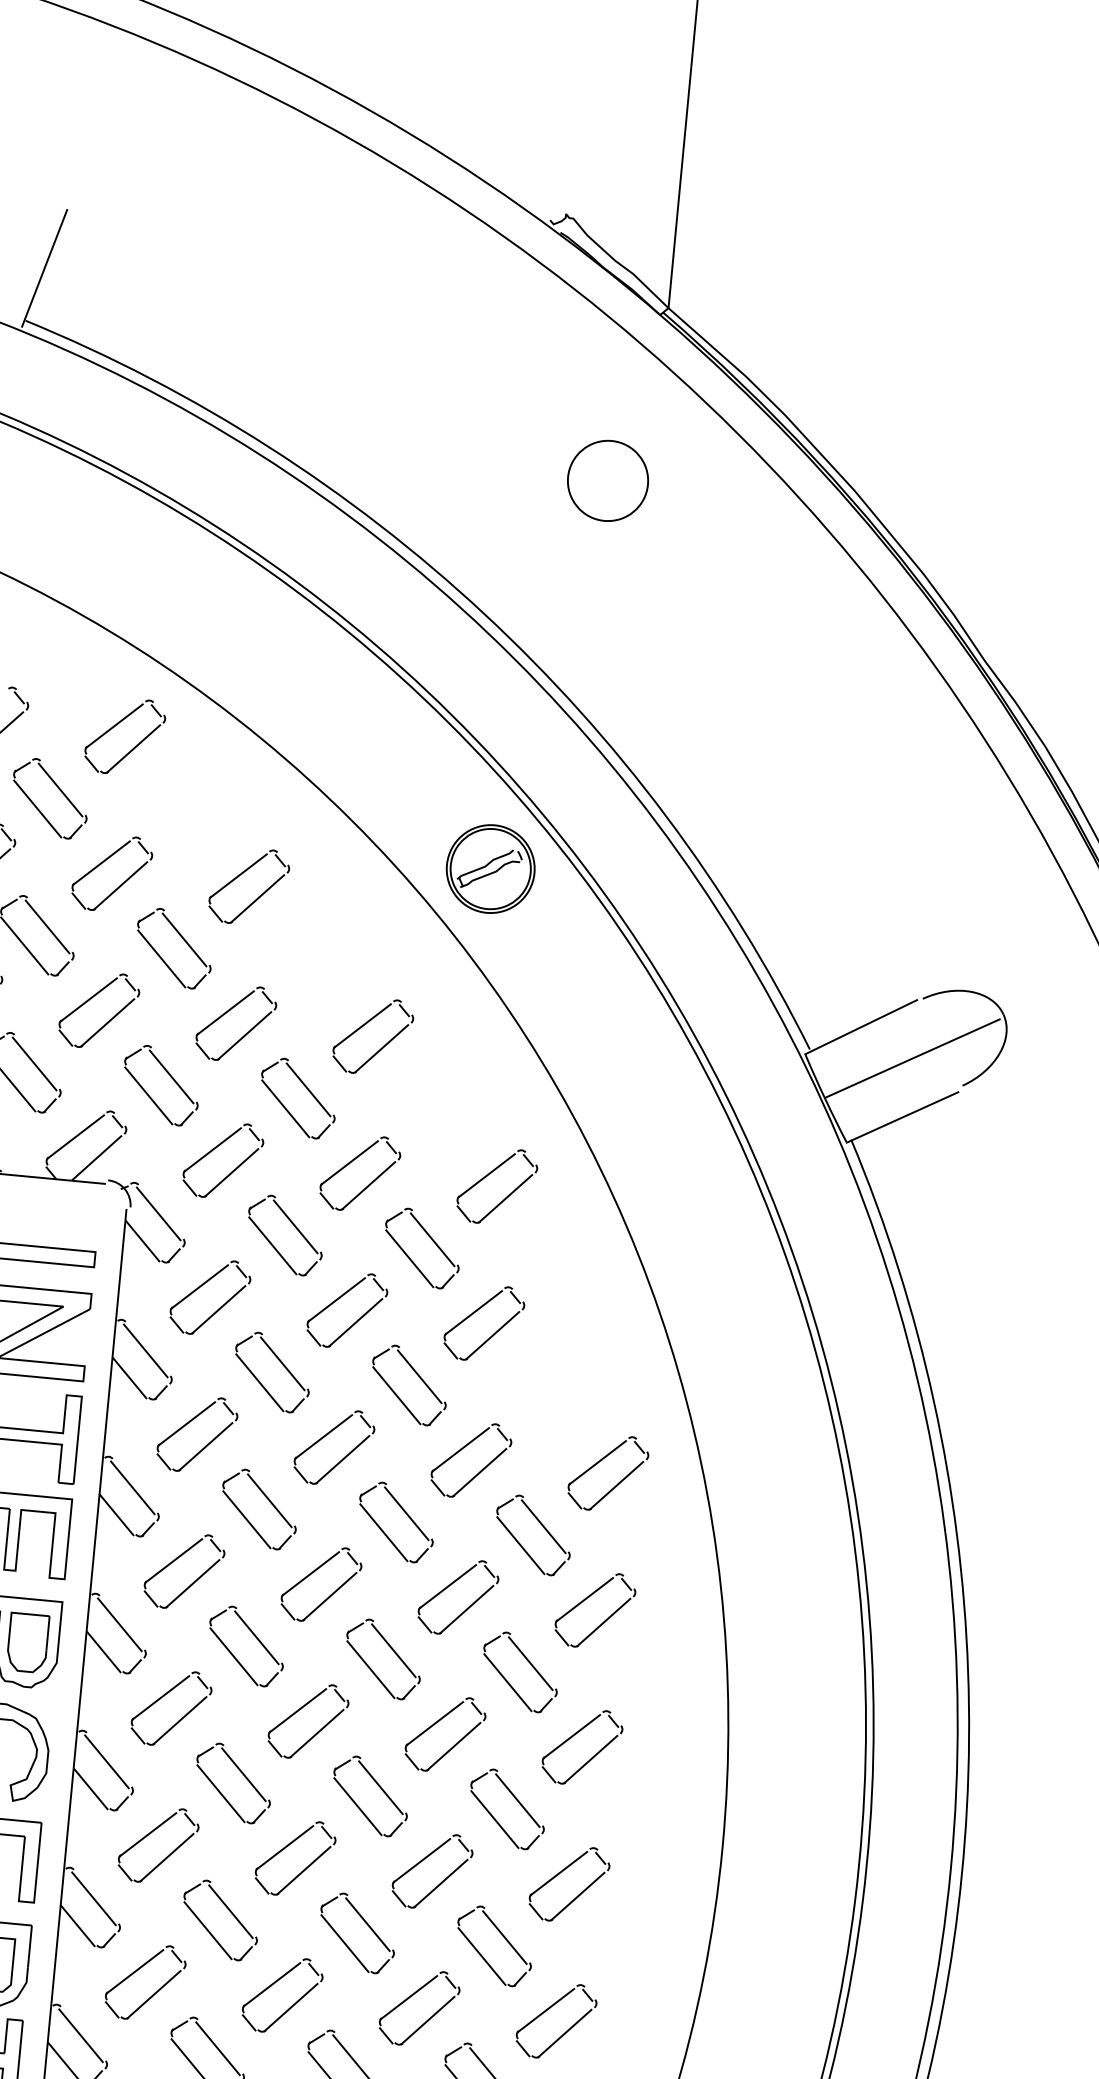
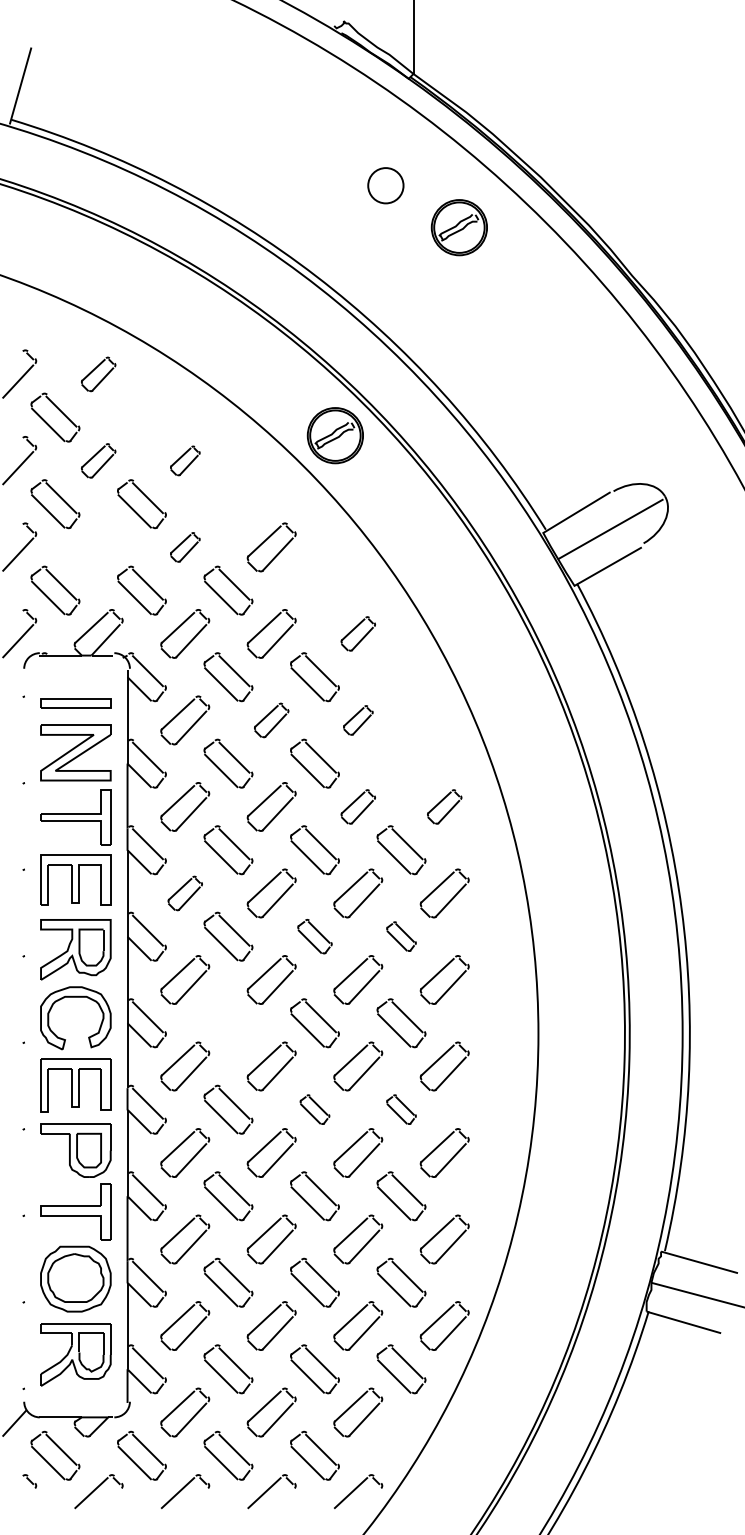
circle: (607, 480) -> (385, 185), size x0.7
part: (716, 557) -> (458, 227), added
part: (124, 736) -> (98, 374), size x0.7
part: (111, 872) -> (98, 460), size x0.7
part: (249, 885) -> (185, 460), size x0.6
part: (98, 1010) -> (98, 547), removed
part: (236, 1023) -> (185, 547), size x0.6
part: (497, 1185) -> (358, 633), size x0.7
part: (346, 1310) -> (271, 720), size x0.7
part: (484, 1323) -> (358, 720), size x0.6
part: (471, 1459) -> (358, 806), size x0.7
part: (607, 1472) -> (444, 806), size x0.7
part: (184, 1571) -> (185, 893), size x0.7
part: (382, 1658) -> (314, 936), size x0.7
part: (520, 1671) -> (401, 936), size x0.6
part: (242, 1775) -> (233, 1017), removed
part: (356, 1932) -> (314, 1109), size x0.6
part: (494, 1945) -> (401, 1109), size x0.6

